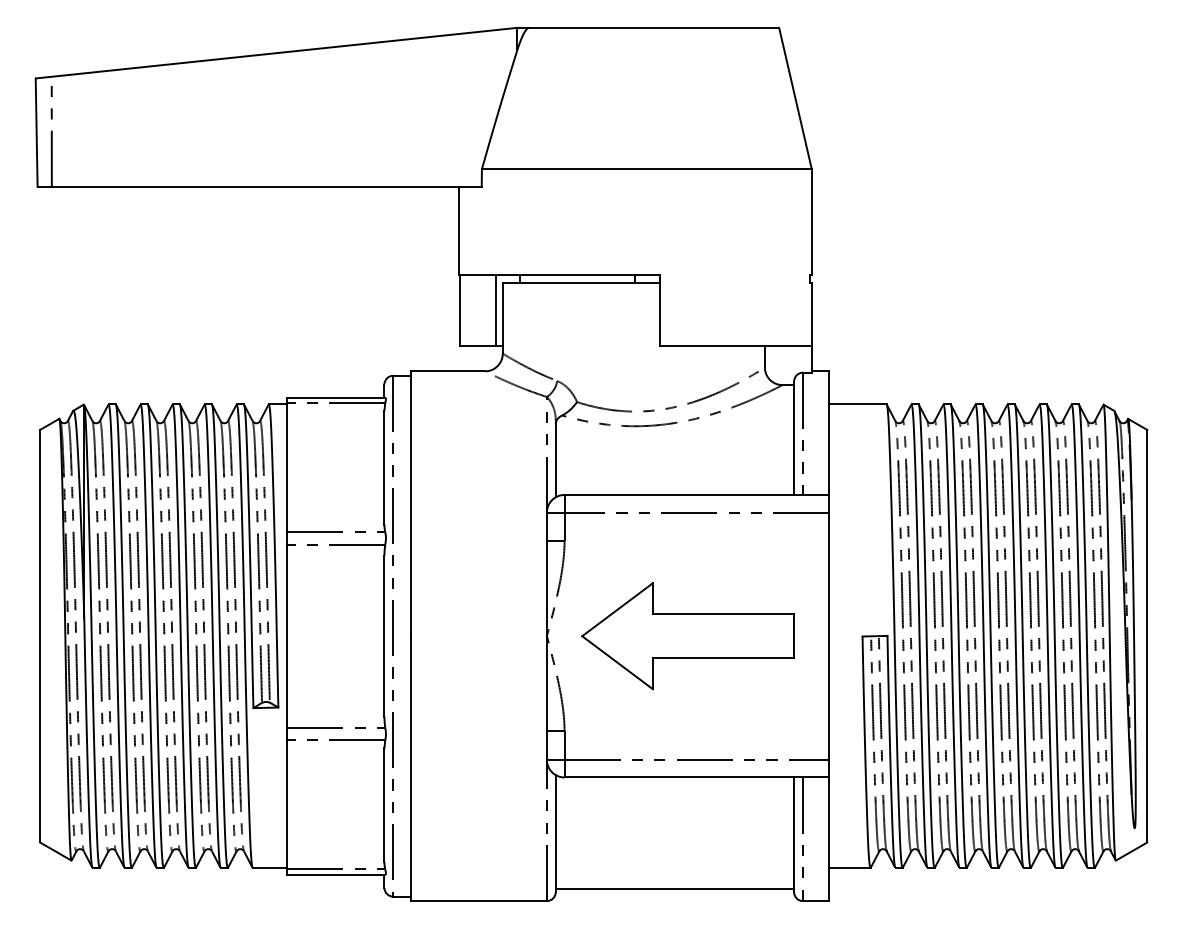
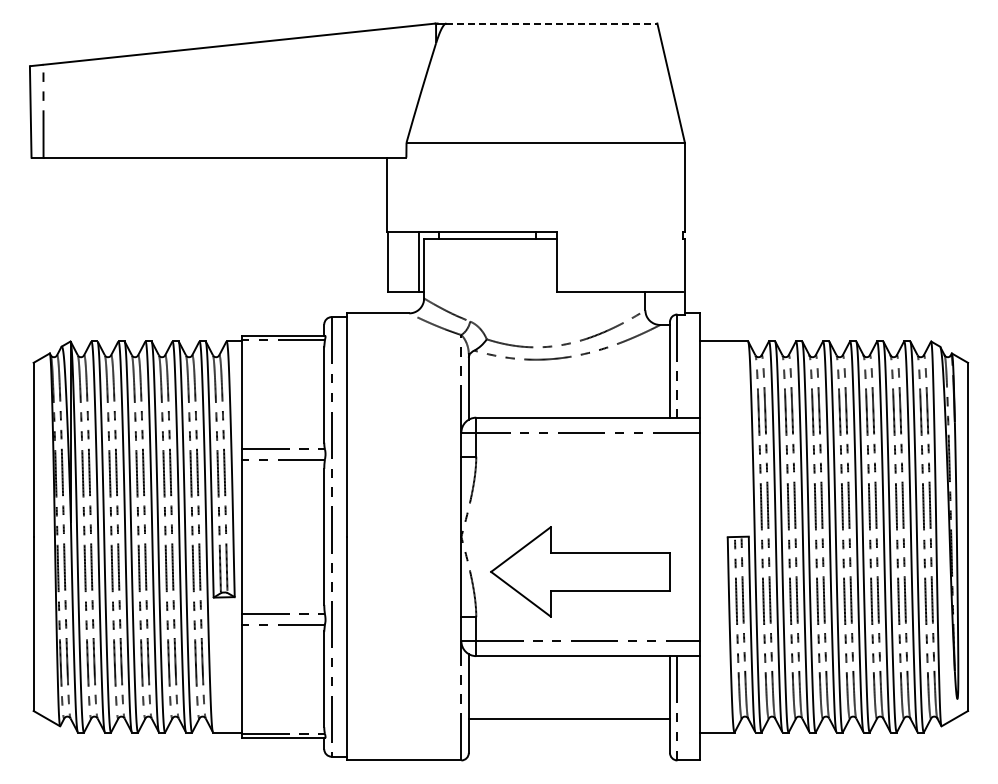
line: (654, 27) -> (552, 23), solid -> dashed
part: (688, 635) -> (580, 571), moved
line: (675, 889) -> (569, 719), moved

